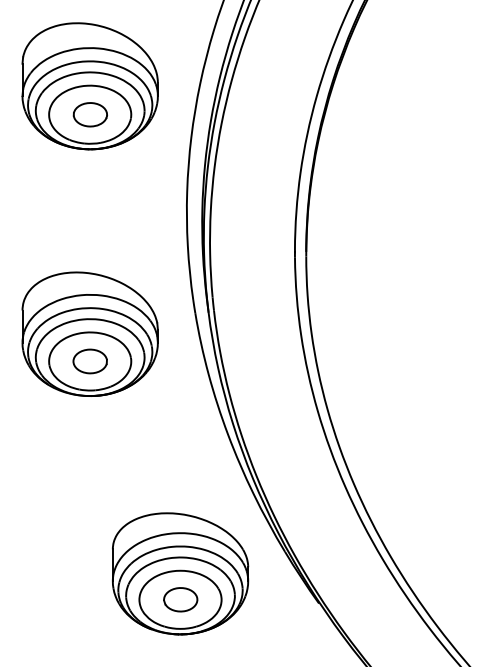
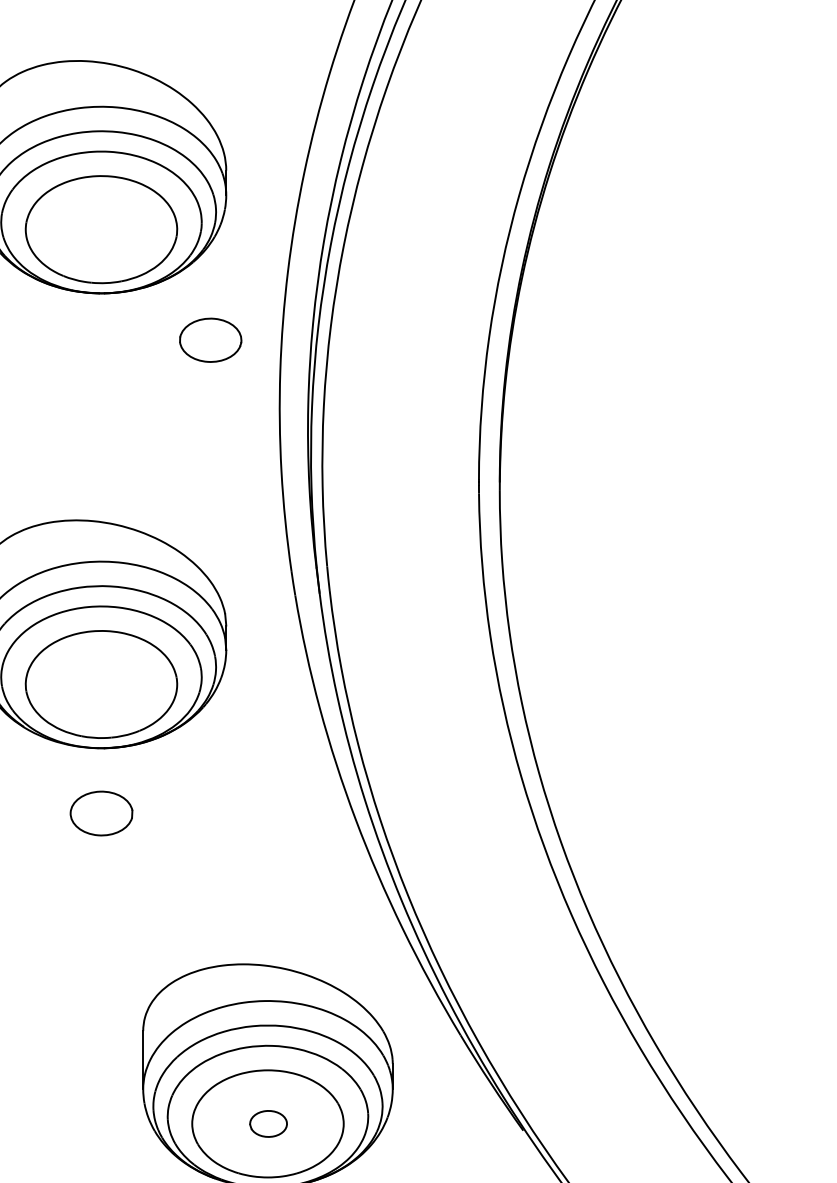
part: (89, 114) -> (208, 339), moved
part: (89, 361) -> (100, 813), moved
part: (180, 599) -> (267, 1123), size x0.6

